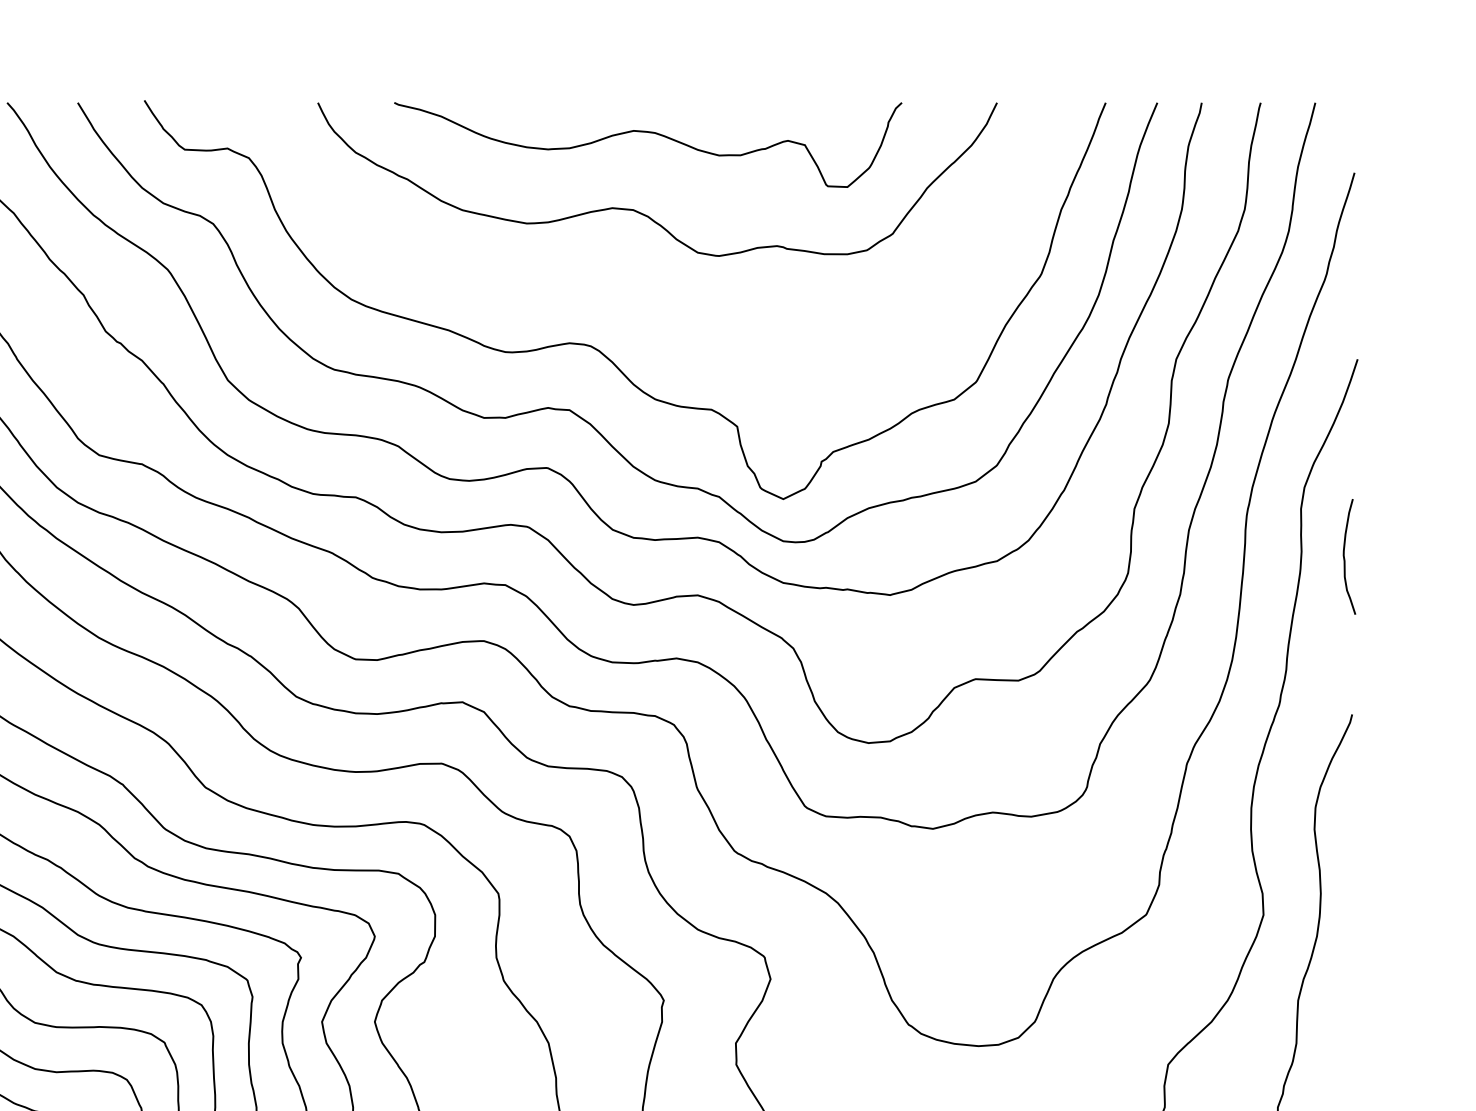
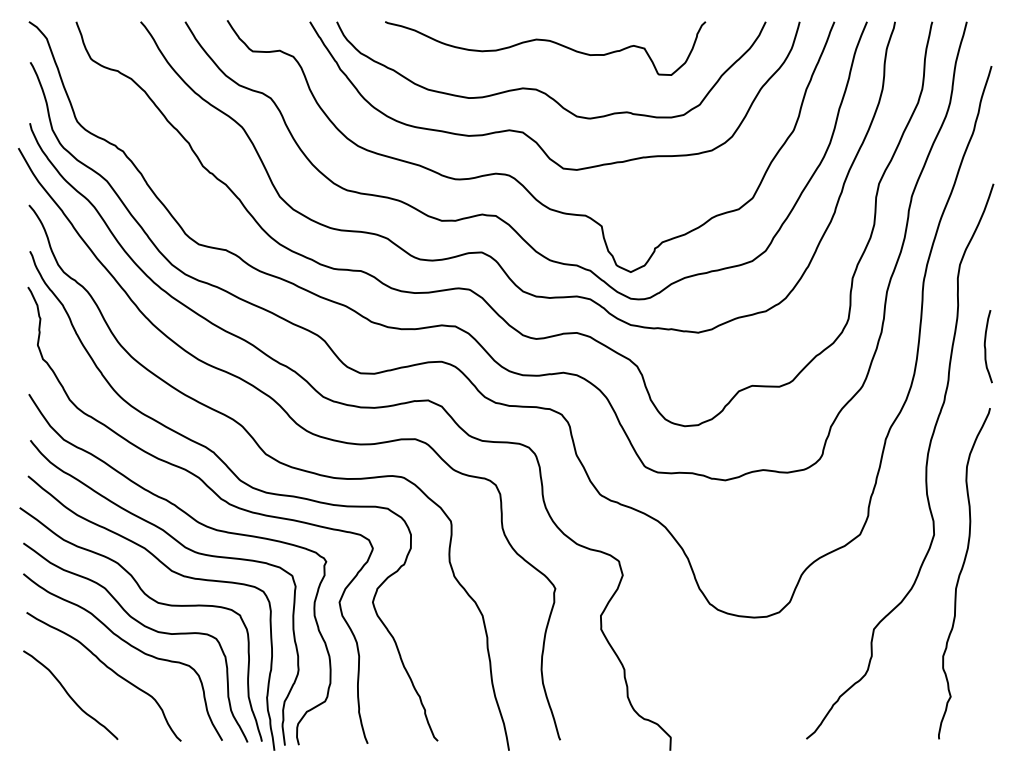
curve: (619, 281) -> (527, 134), added
curve: (1344, 556) -> (985, 346), moved

